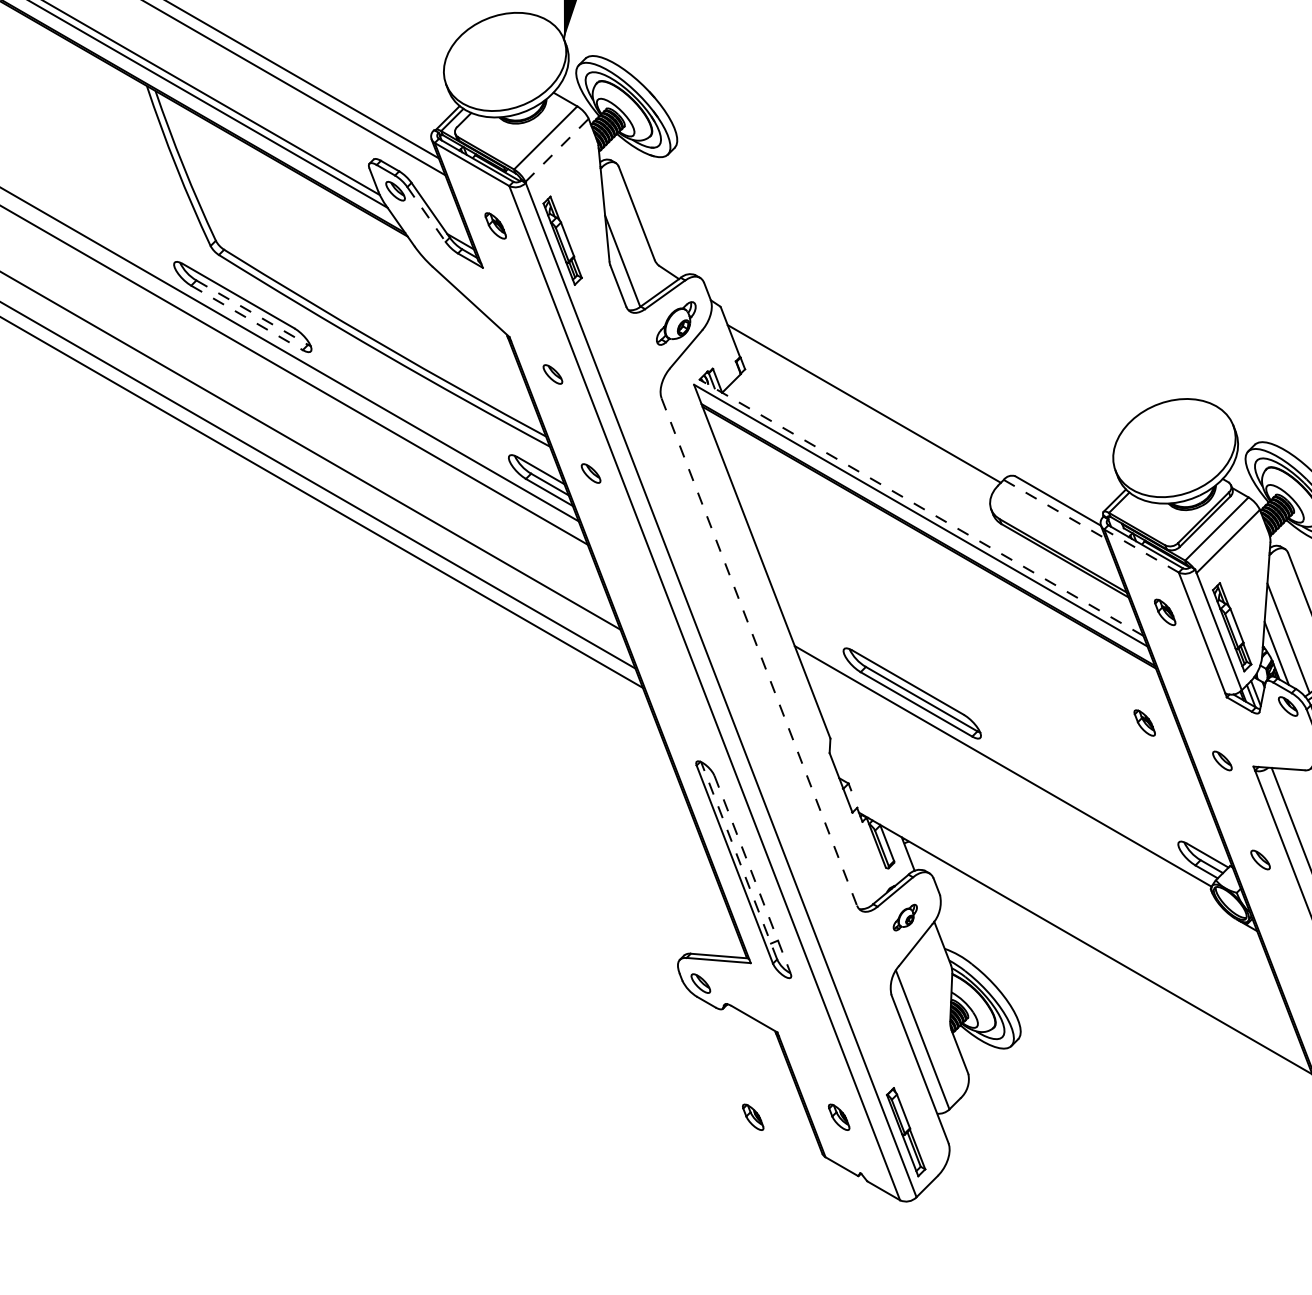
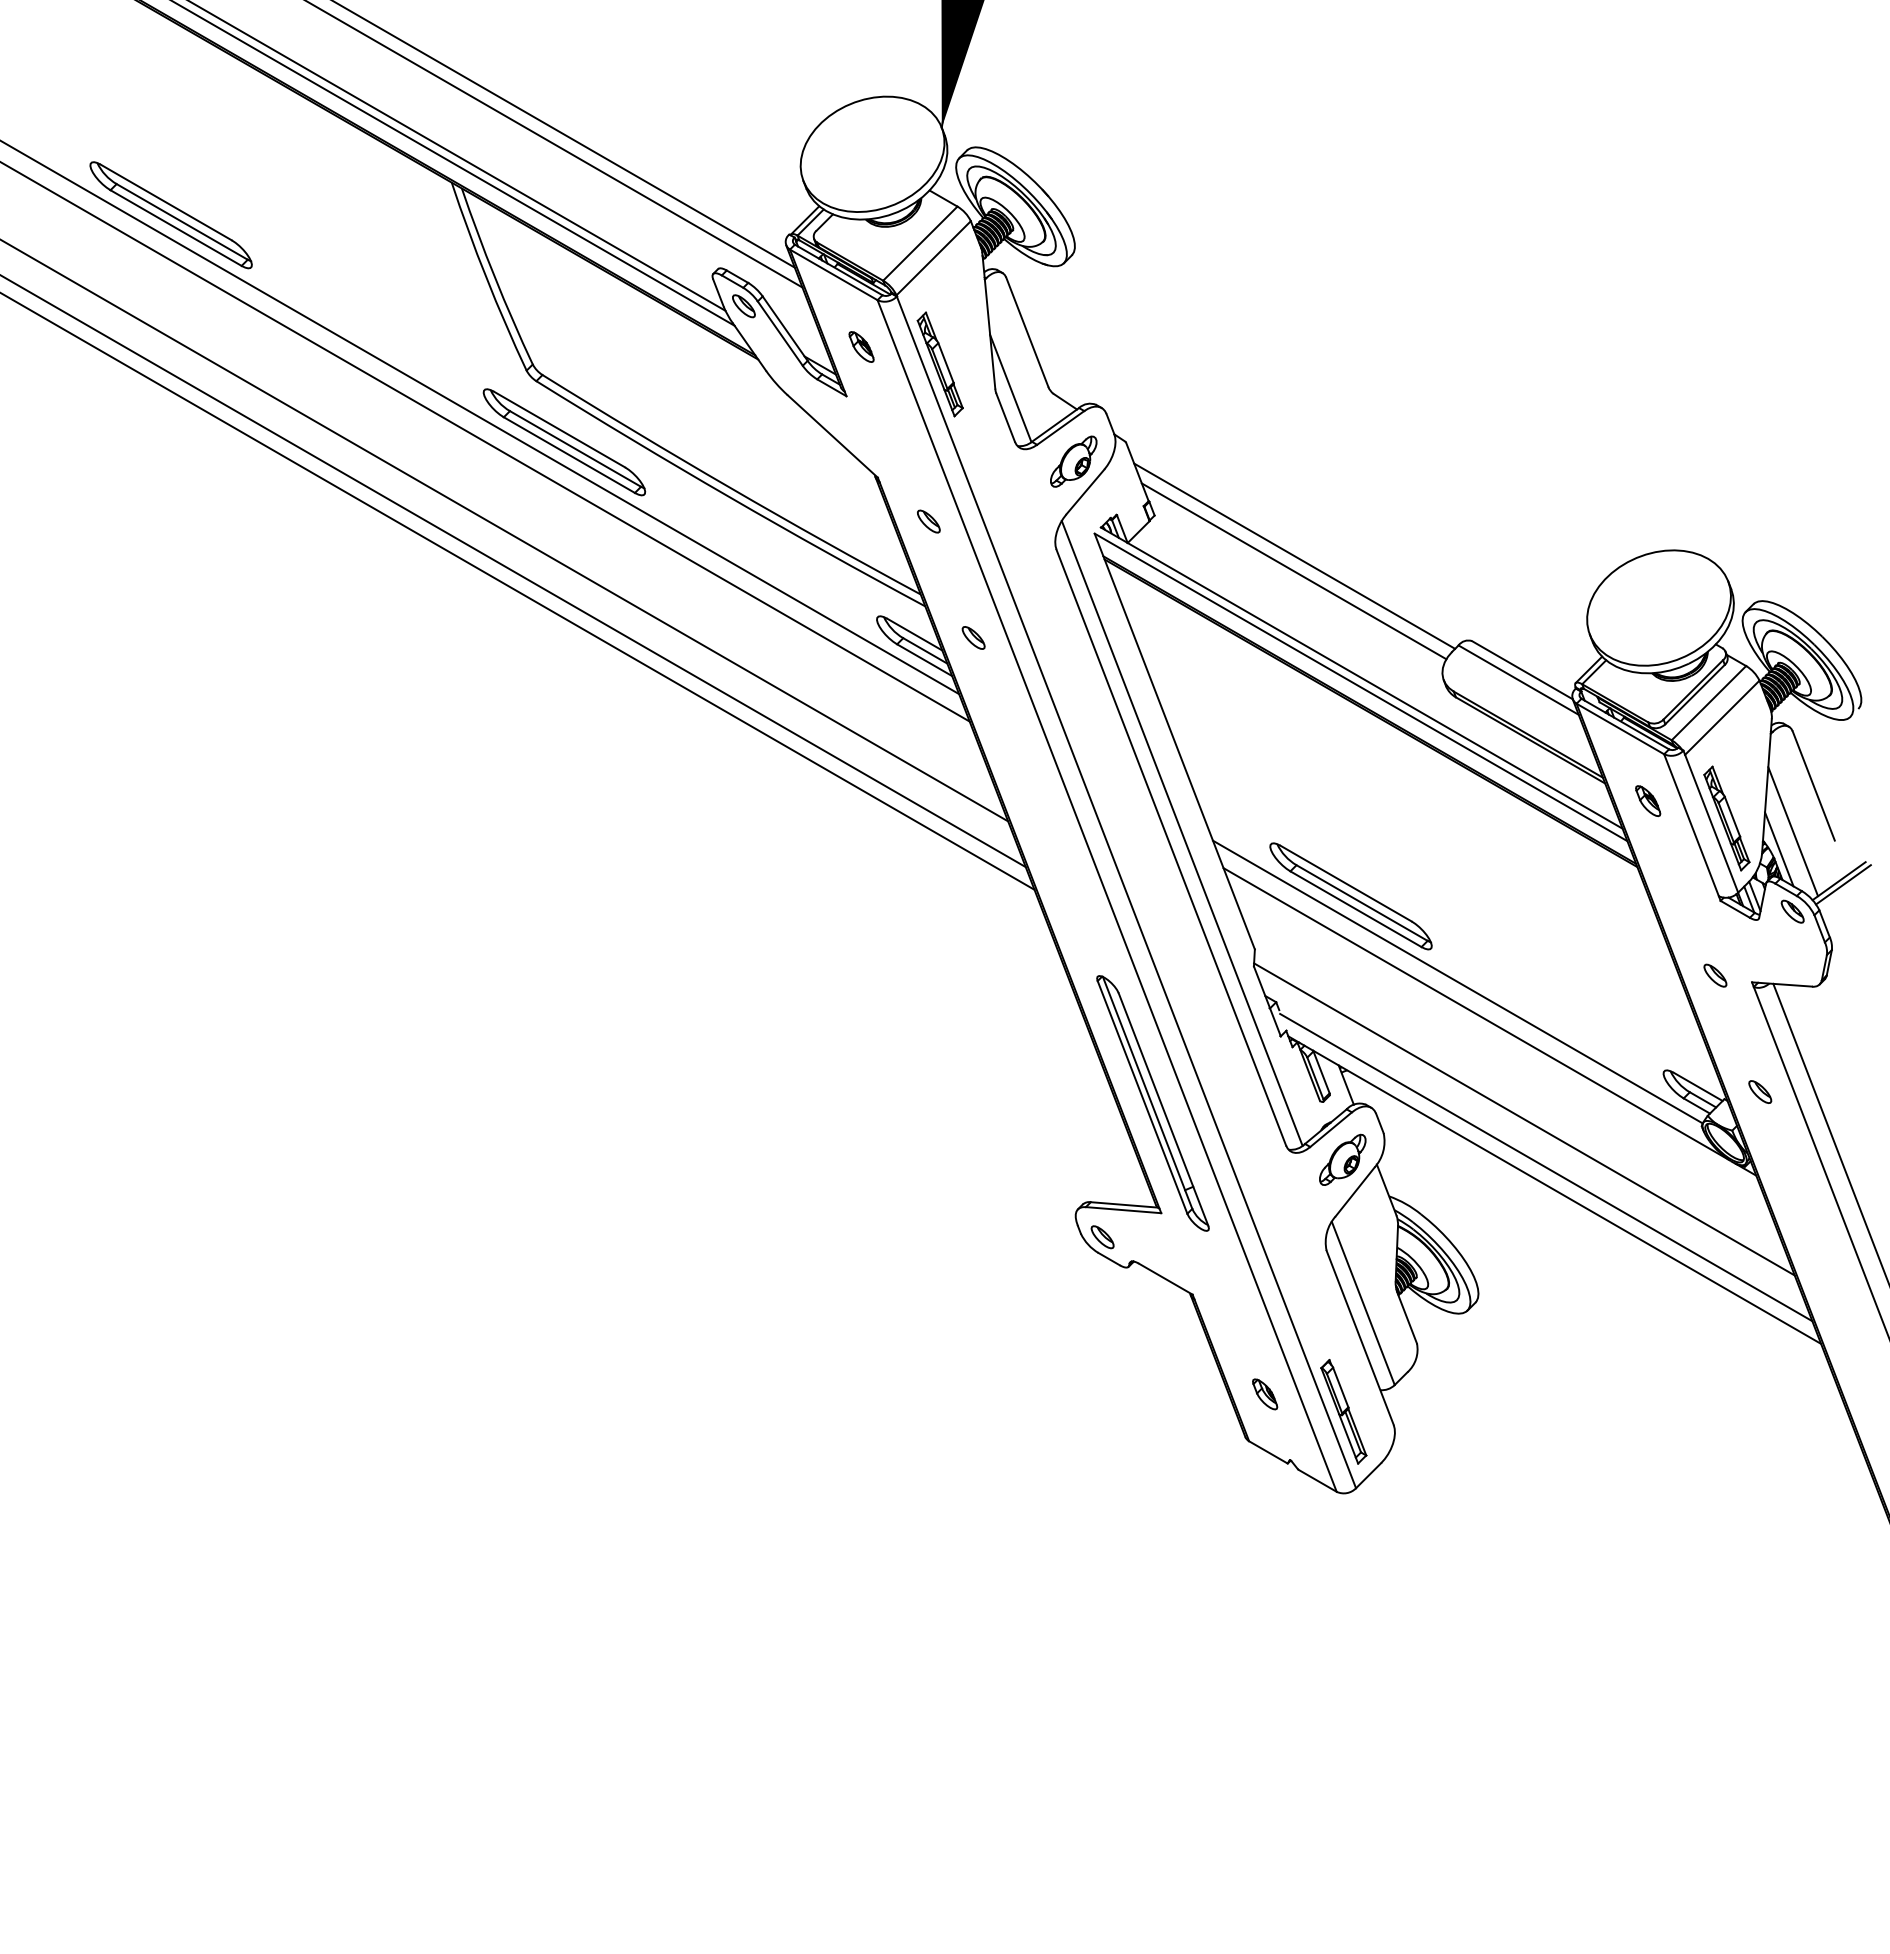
line: (557, 149) -> (934, 257), dashed -> solid
line: (426, 215) -> (780, 334), dashed -> solid
line: (252, 312) -> (575, 448), dashed -> solid
line: (247, 318) -> (569, 455), dashed -> solid
line: (863, 416) -> (1293, 571), added
line: (921, 507) -> (1361, 677), dashed -> solid
line: (1055, 509) -> (1519, 680), dashed -> solid
line: (1141, 550) -> (1620, 728), dashed -> solid
line: (767, 639) -> (1181, 832), added
line: (759, 652) -> (1171, 848), dashed -> solid
part: (1145, 723) -> (1624, 931), removed
line: (1018, 793) -> (1475, 1013), added
line: (739, 860) -> (1147, 1092), dashed -> solid
line: (752, 874) -> (1163, 1109), dashed -> solid
line: (1059, 883) -> (1524, 1119), added
part: (905, 917) -> (1342, 1159), size x1.67
line: (1078, 924) -> (1546, 1167), added
part: (753, 1117) -> (1164, 1394), removed

